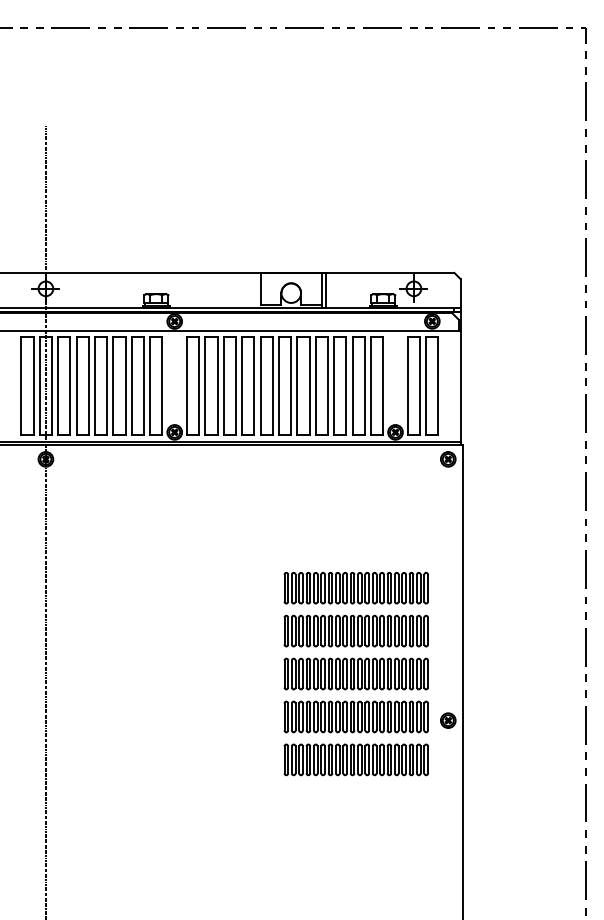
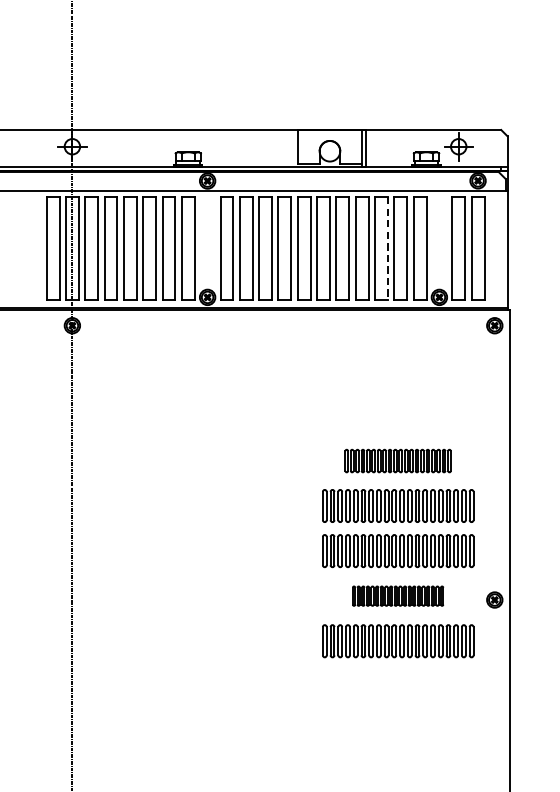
line: (346, 386) -> (387, 249), solid -> dashed
part: (355, 588) -> (397, 461), size x0.7
part: (355, 716) -> (397, 595), size x0.6

